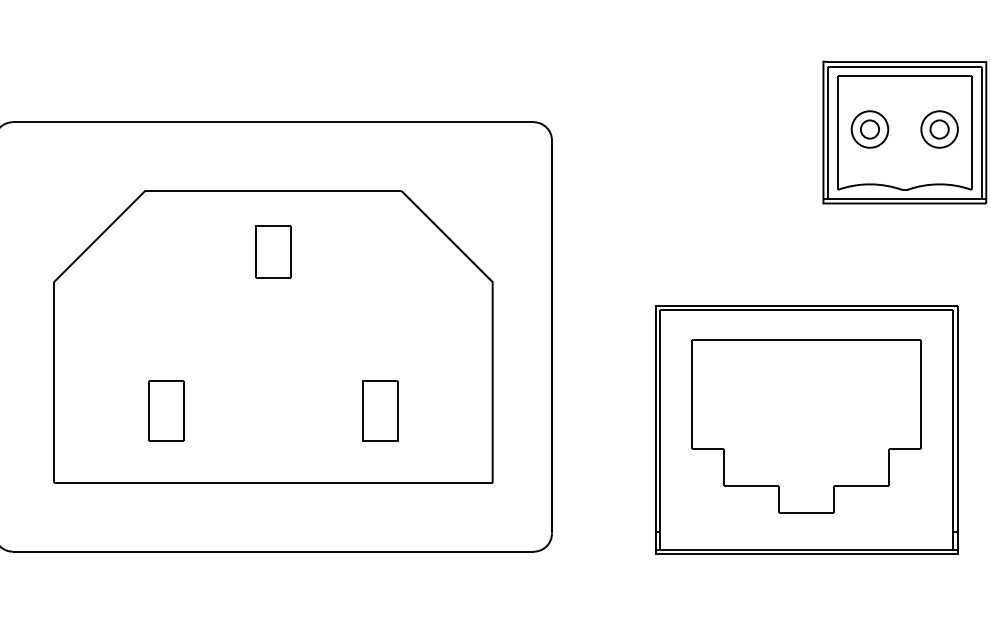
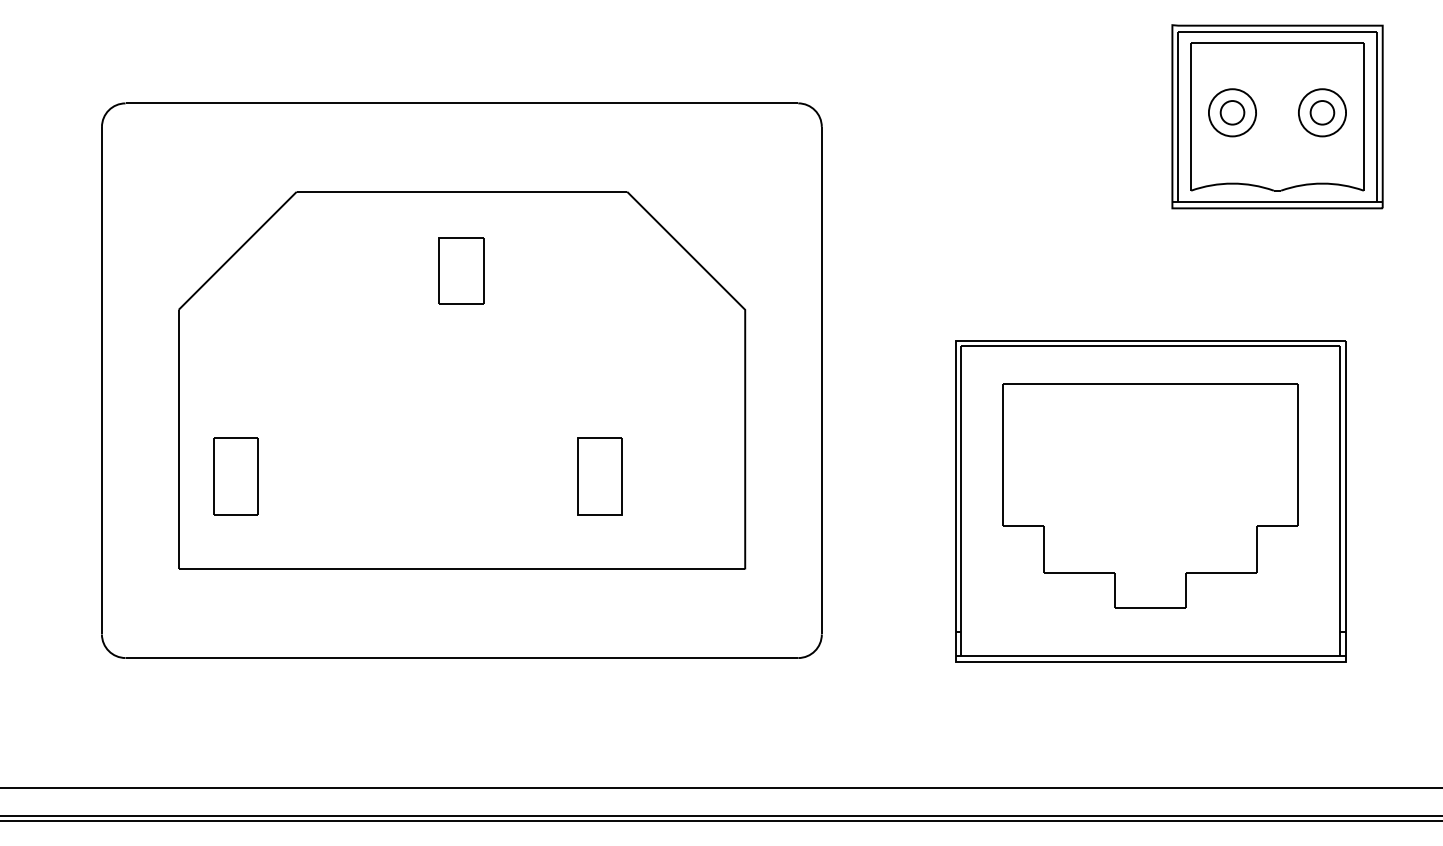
part: (166, 411) -> (235, 476), moved

